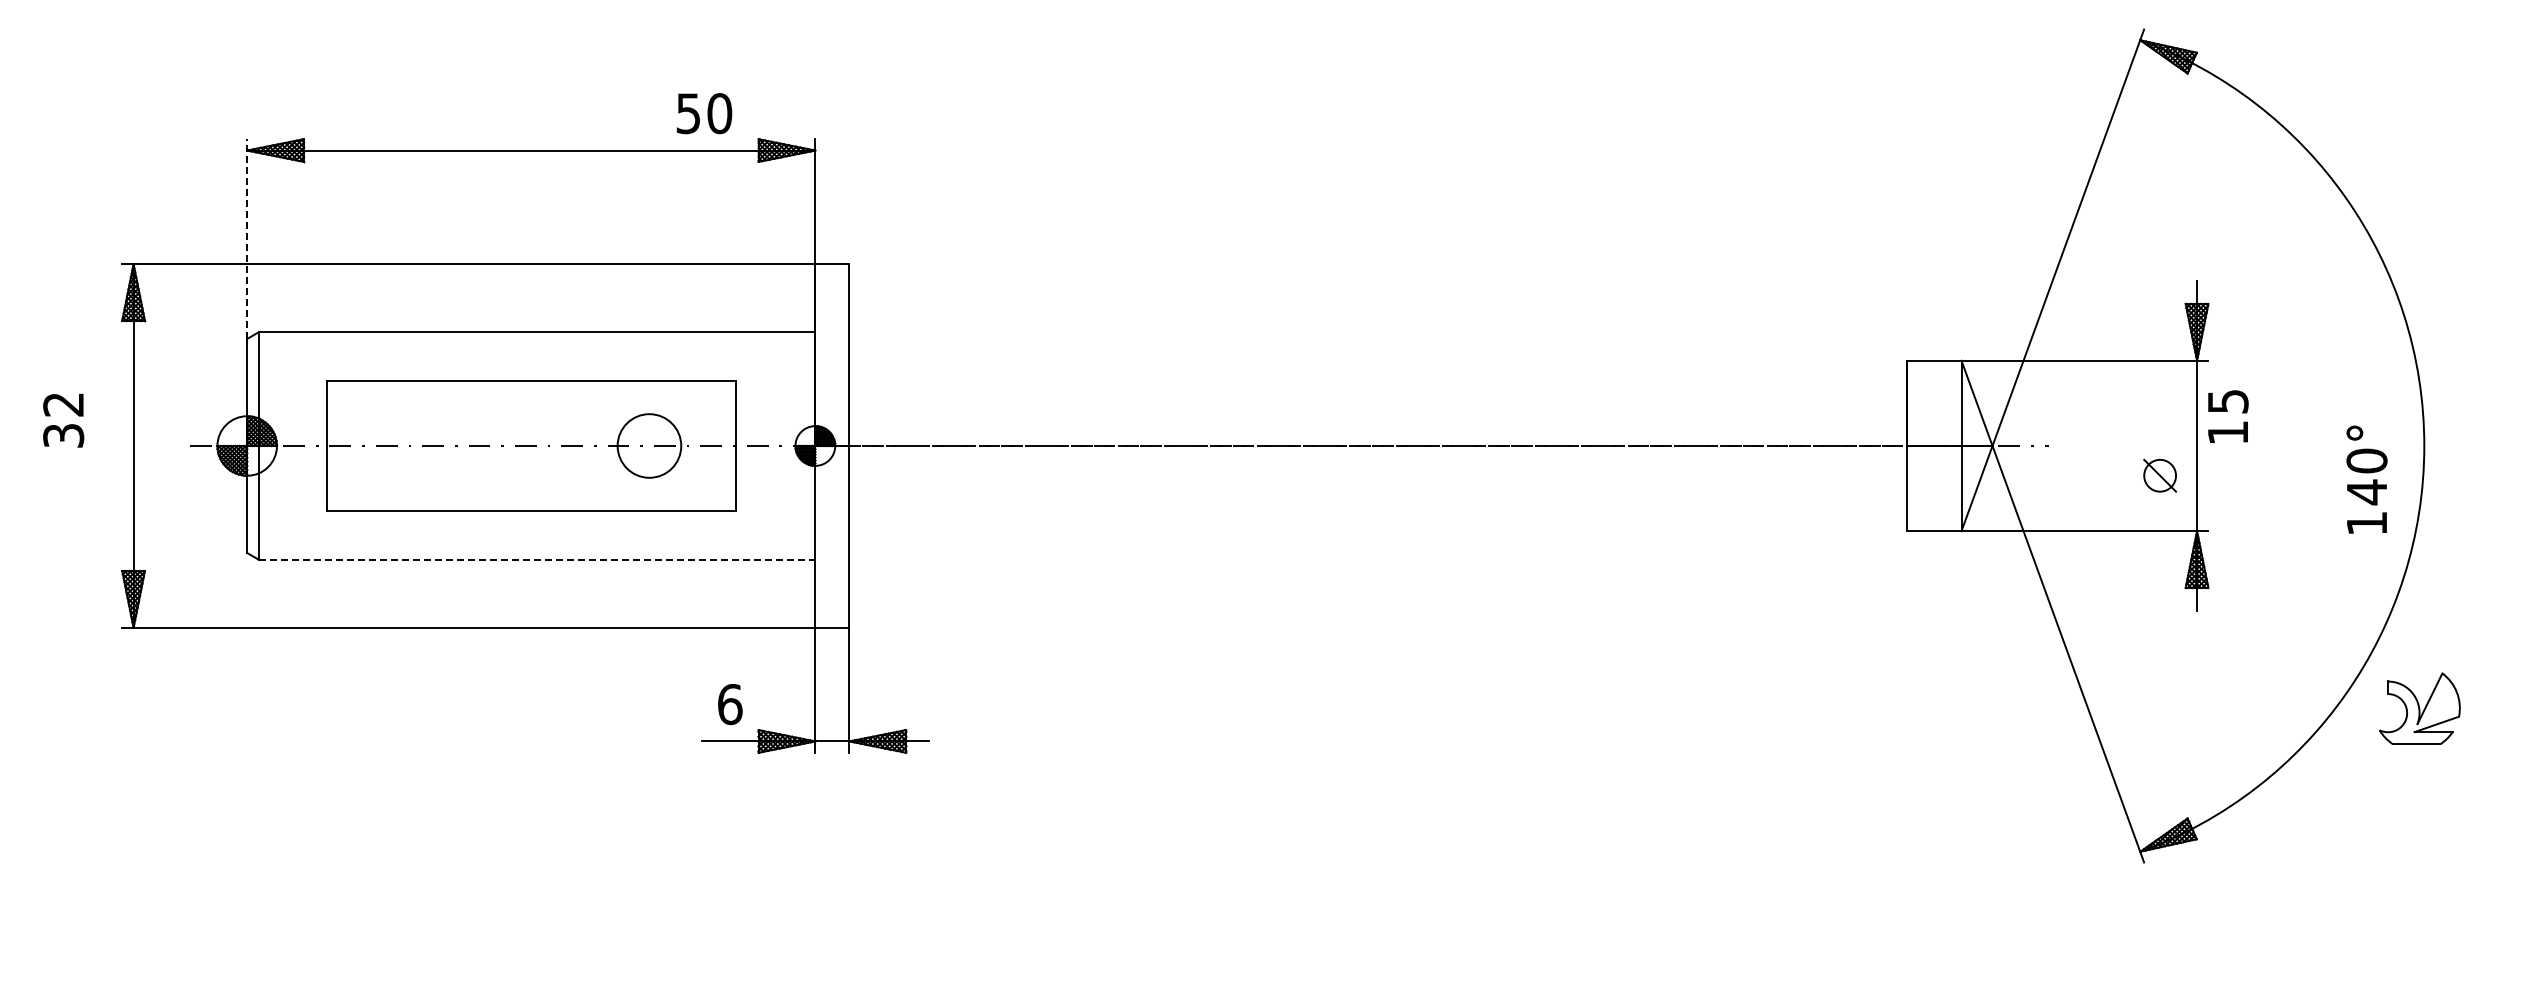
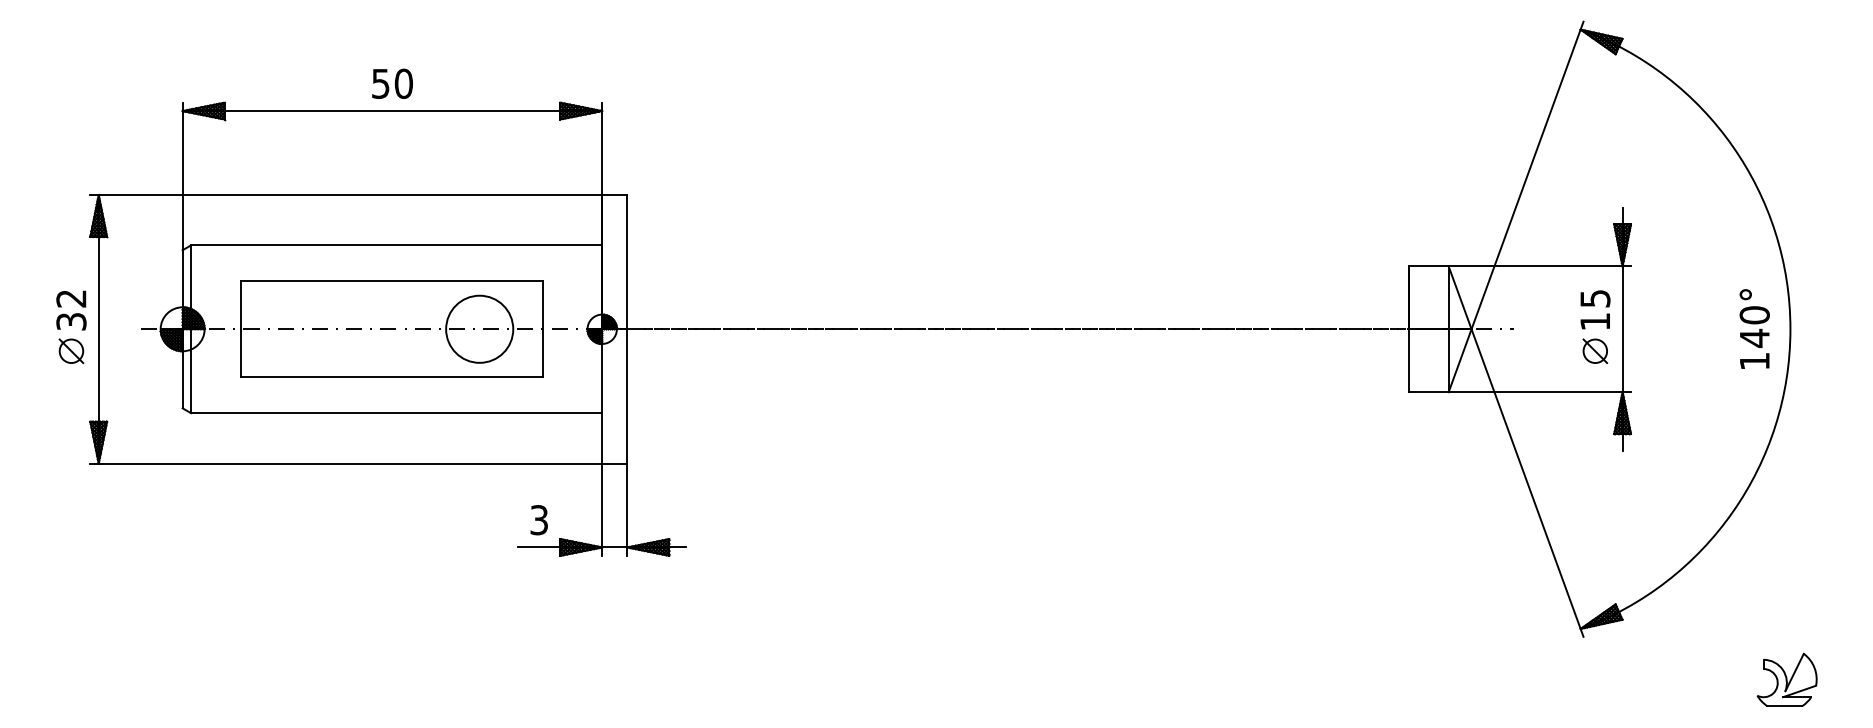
text: (704, 113) -> (392, 83), moved
line: (247, 239) -> (182, 176), dashed -> solid
text: (2228, 416) -> (1595, 309), moved
text: (63, 420) -> (71, 310), moved
circle: (649, 445) -> (479, 328), size x1.43
part: (96, 475) -> (71, 351), added
text: (2366, 479) -> (1754, 328), moved
line: (537, 559) -> (397, 413), dashed -> solid
text: (730, 704) -> (539, 520), 6 -> 3
part: (2419, 708) -> (1786, 679), moved

